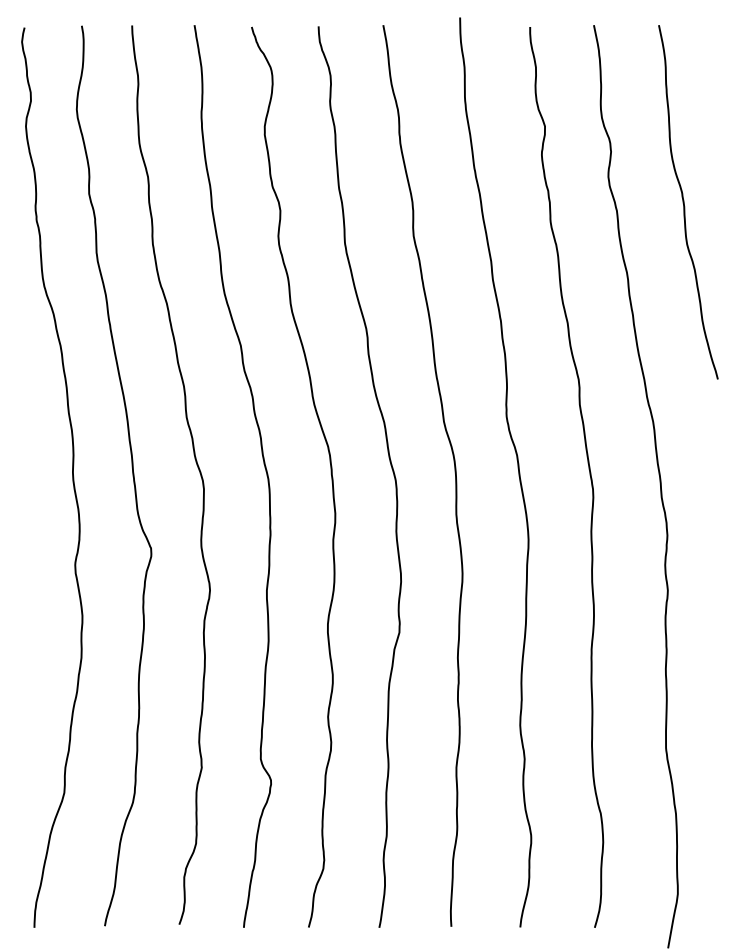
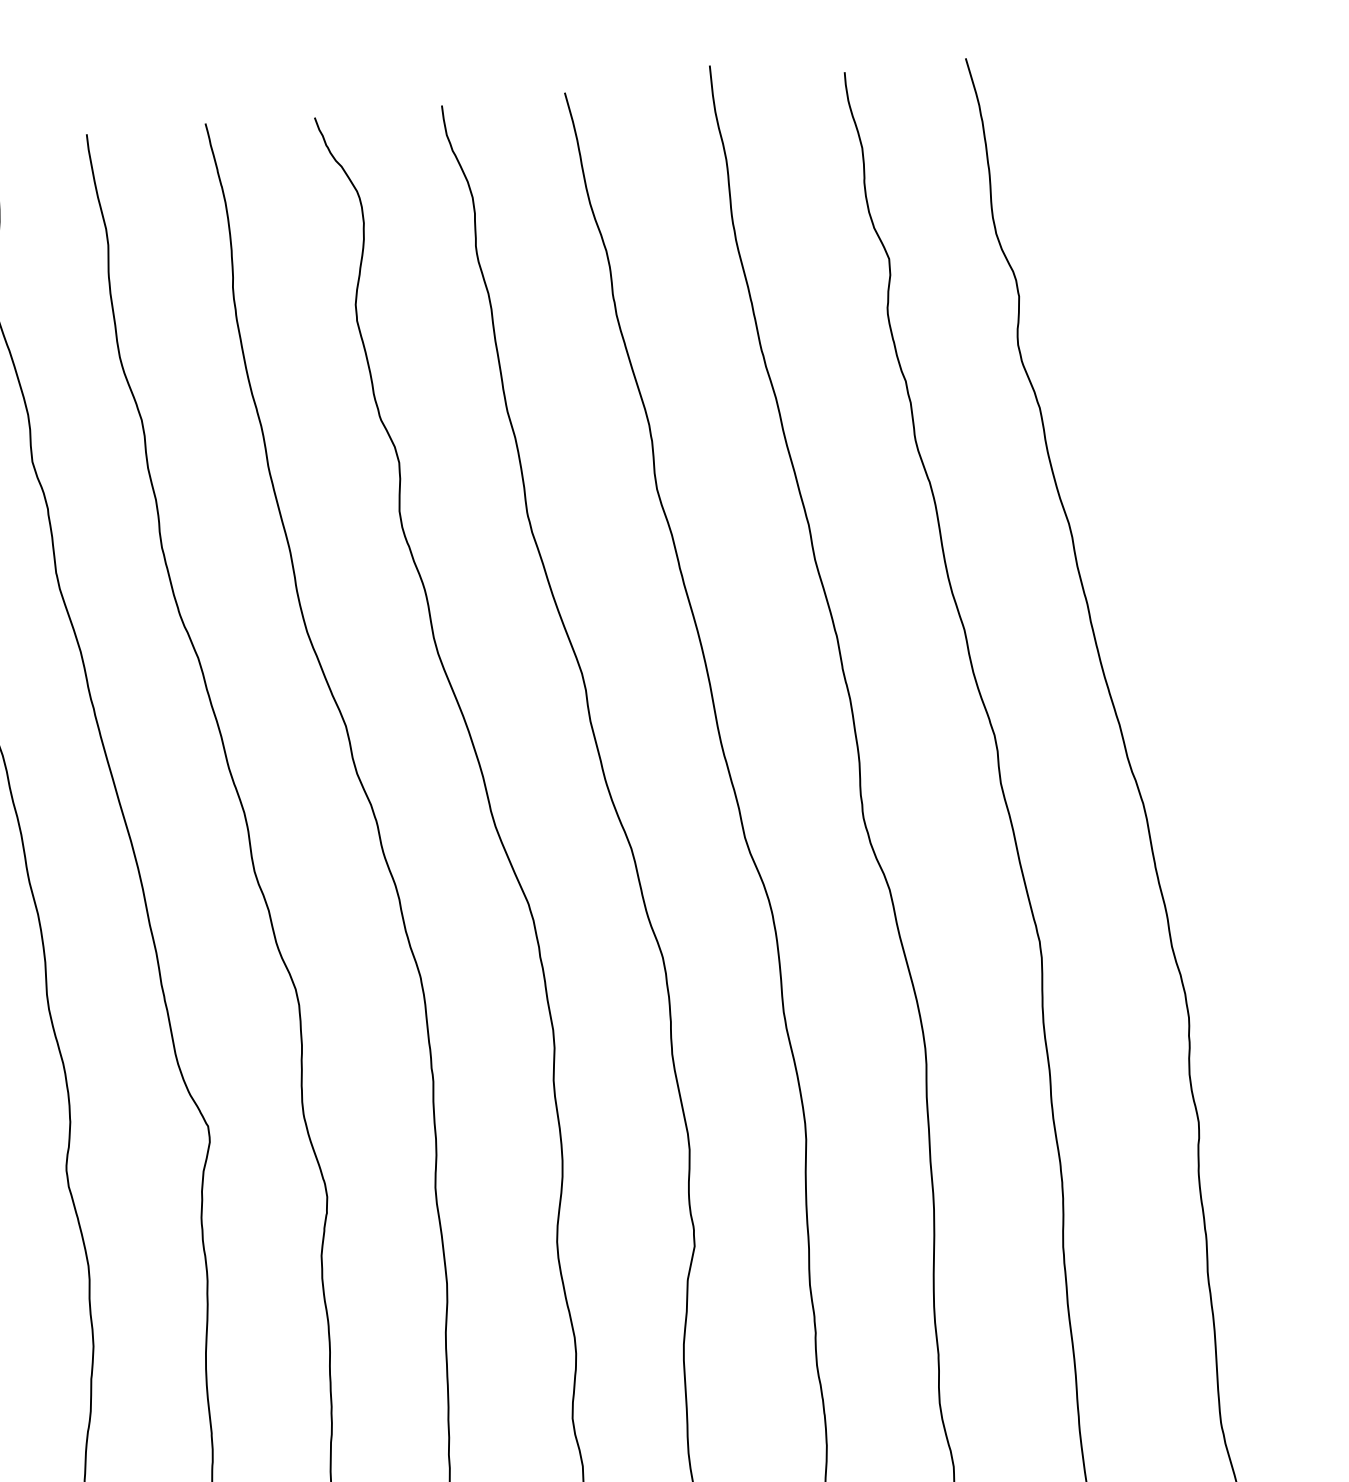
curve: (684, 202) -> (1167, 381), removed

